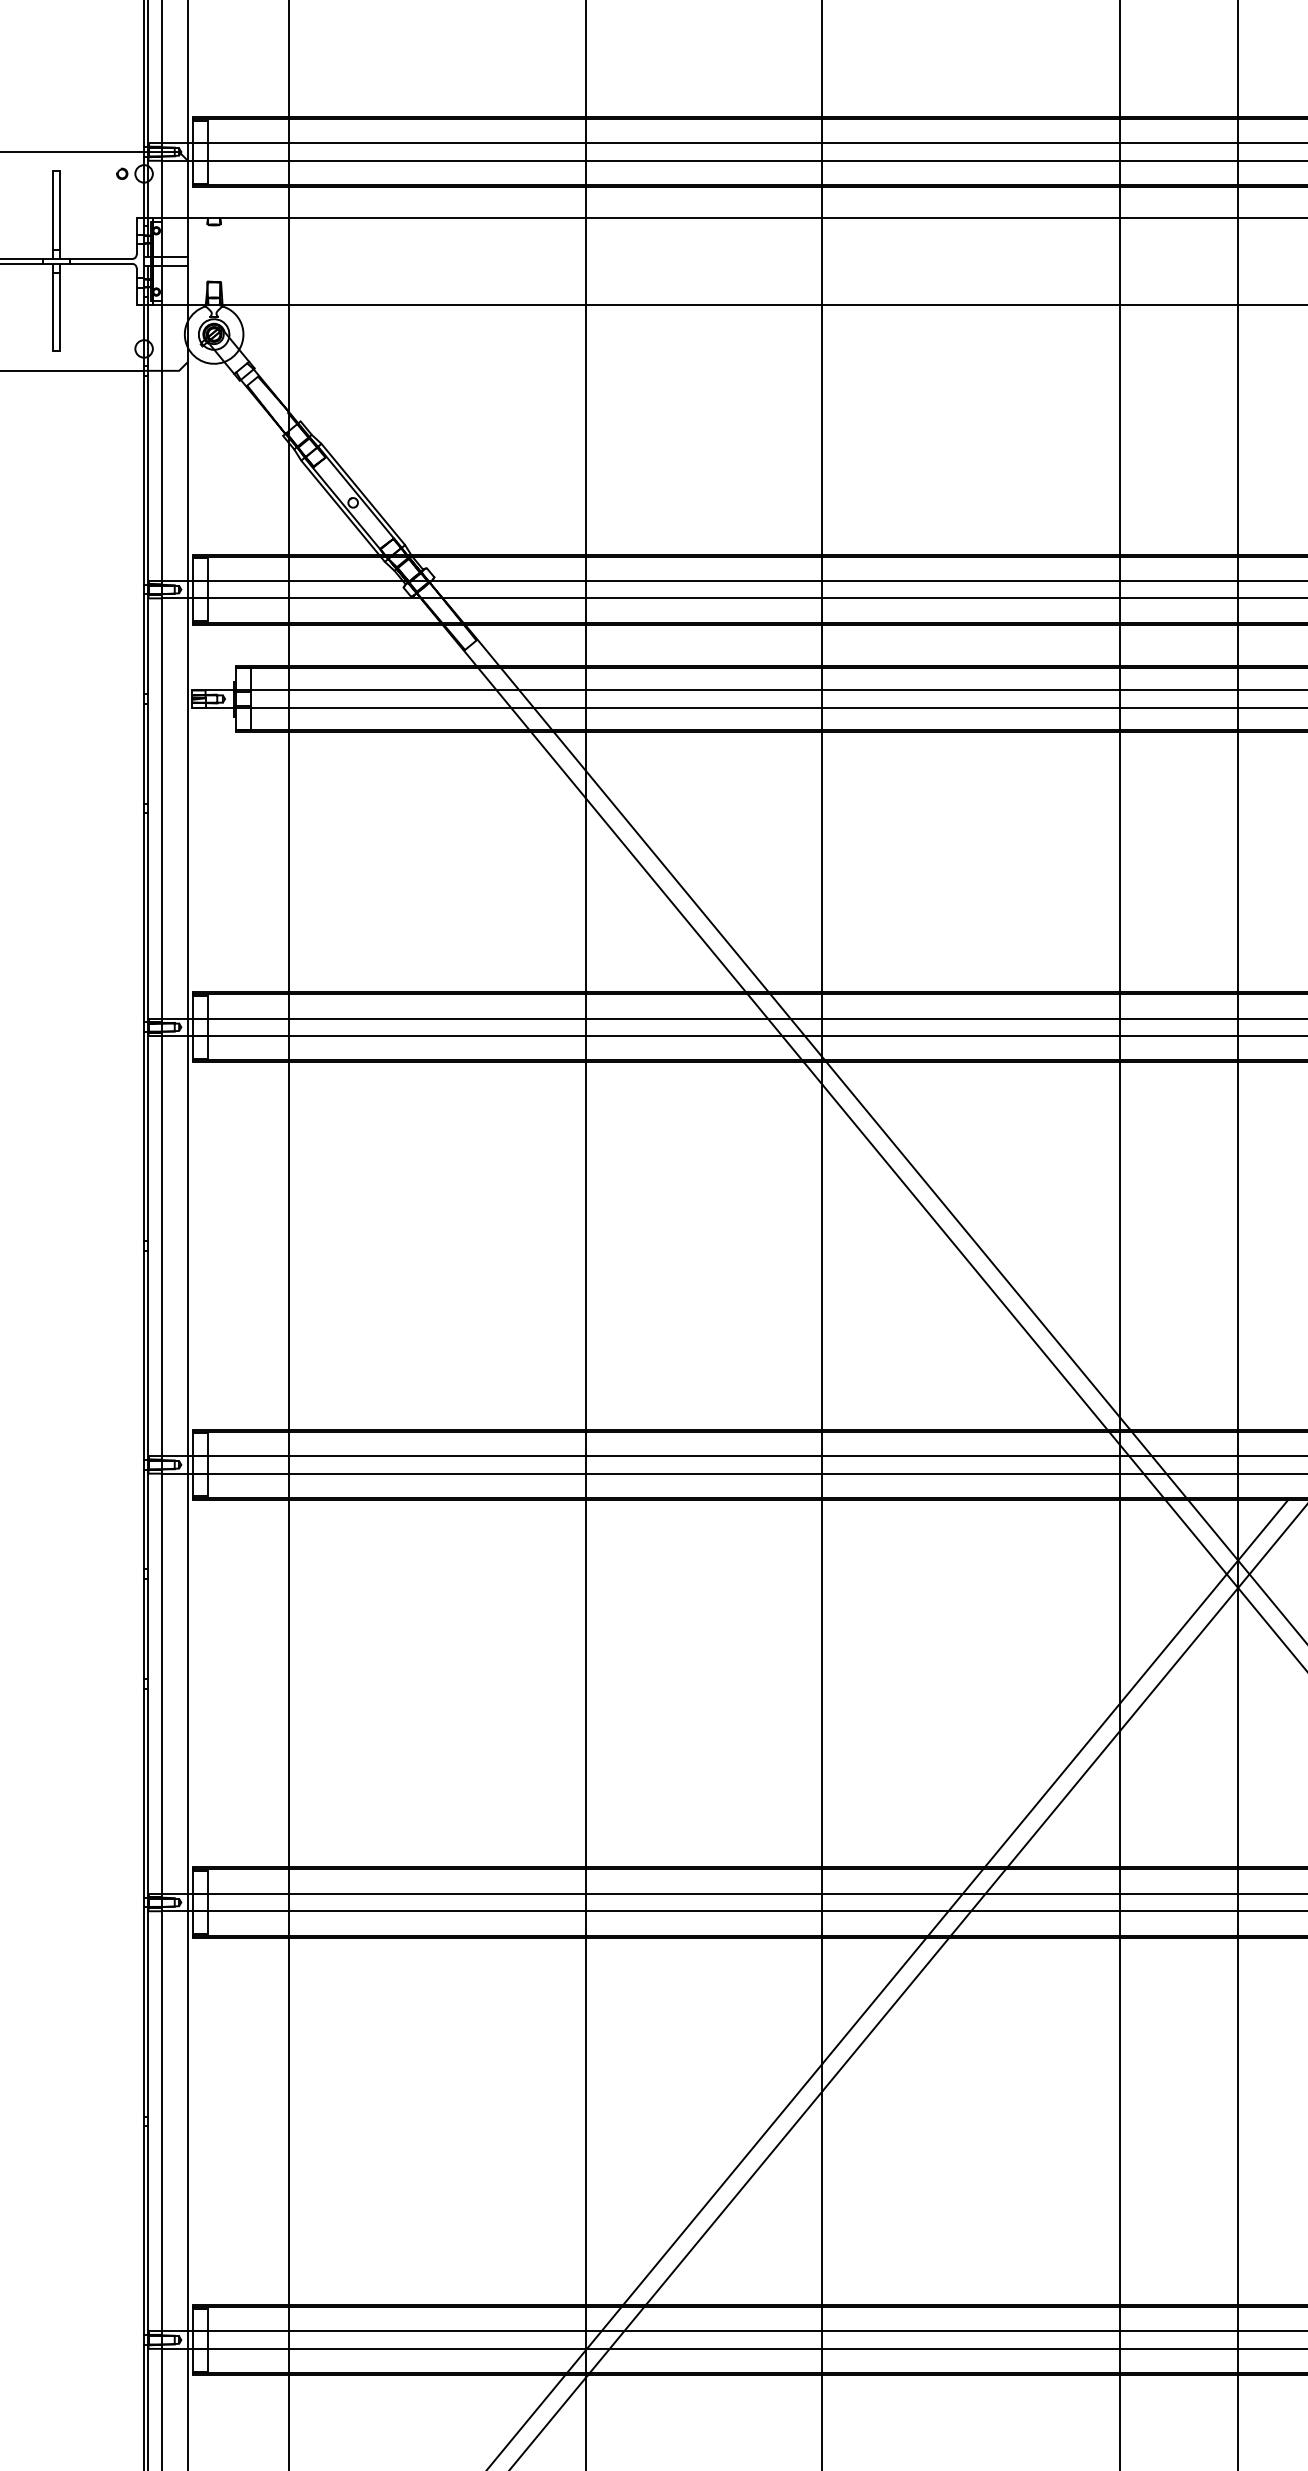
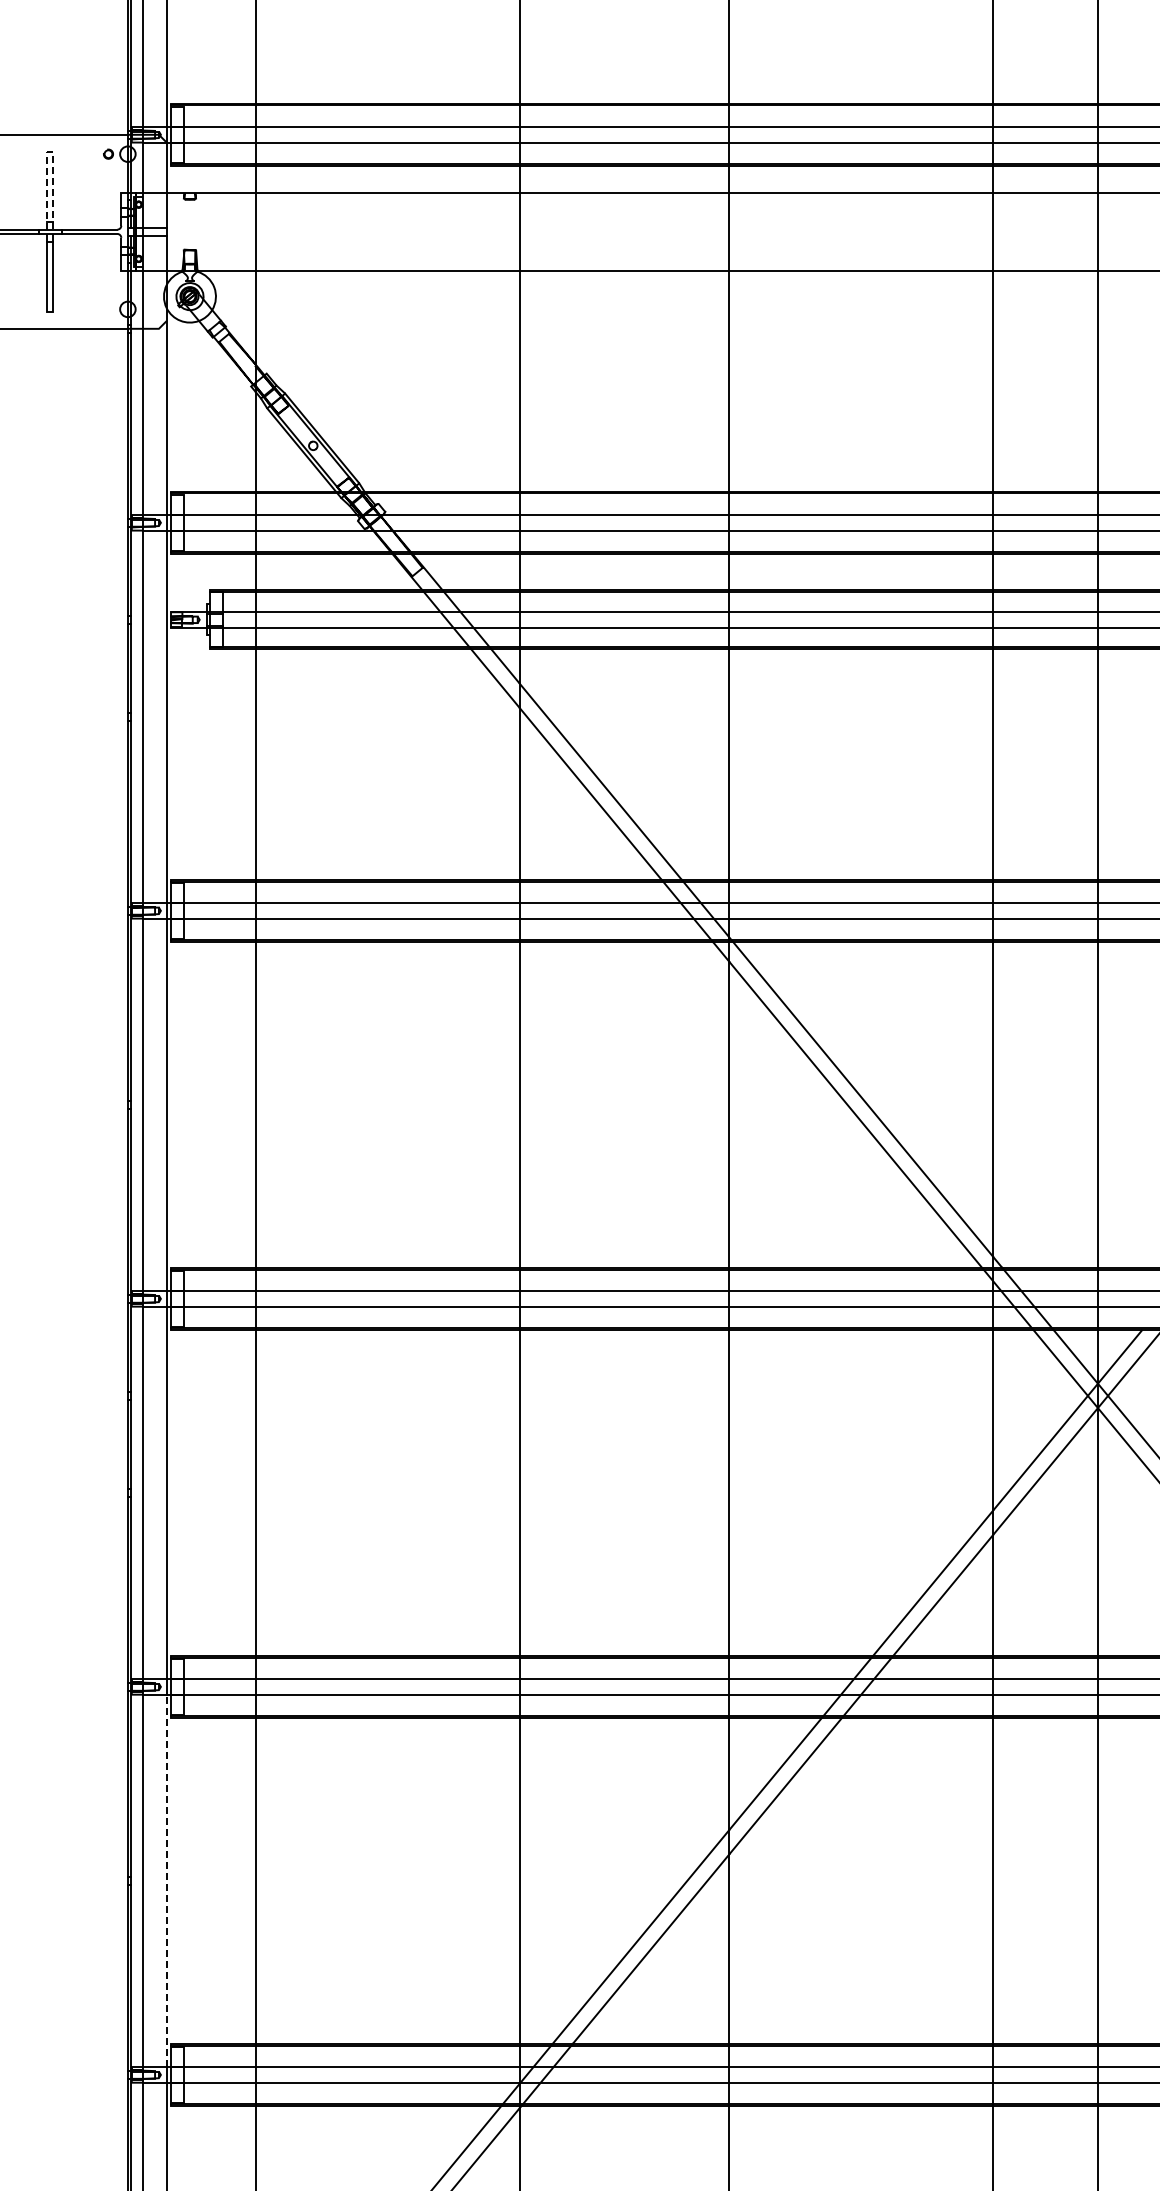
line: (56, 171) -> (50, 152), solid -> dashed
line: (187, 2120) -> (166, 1880), solid -> dashed

